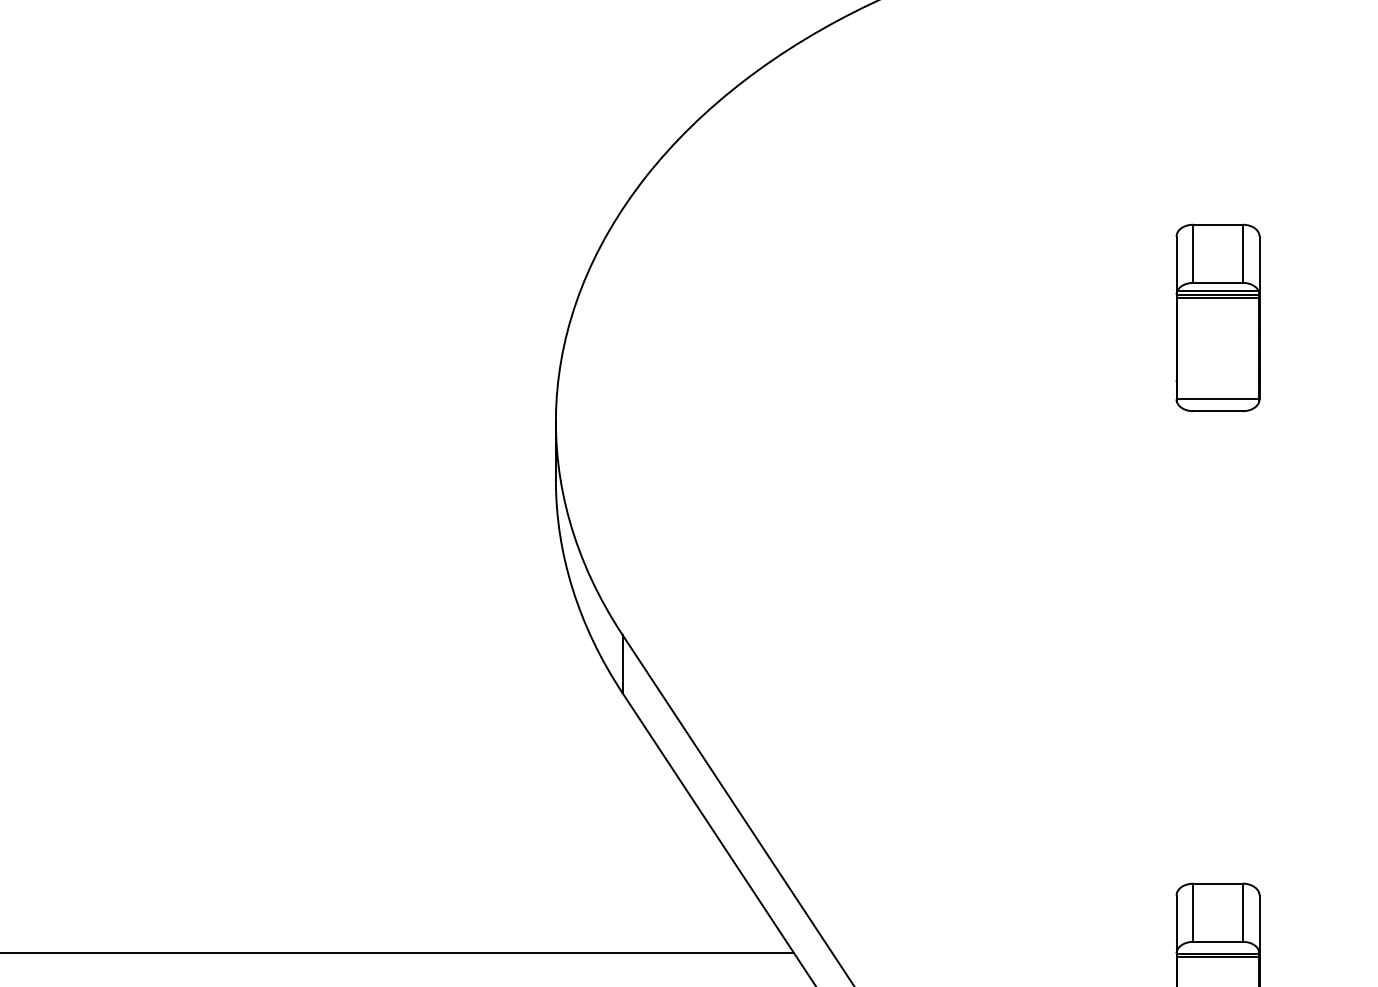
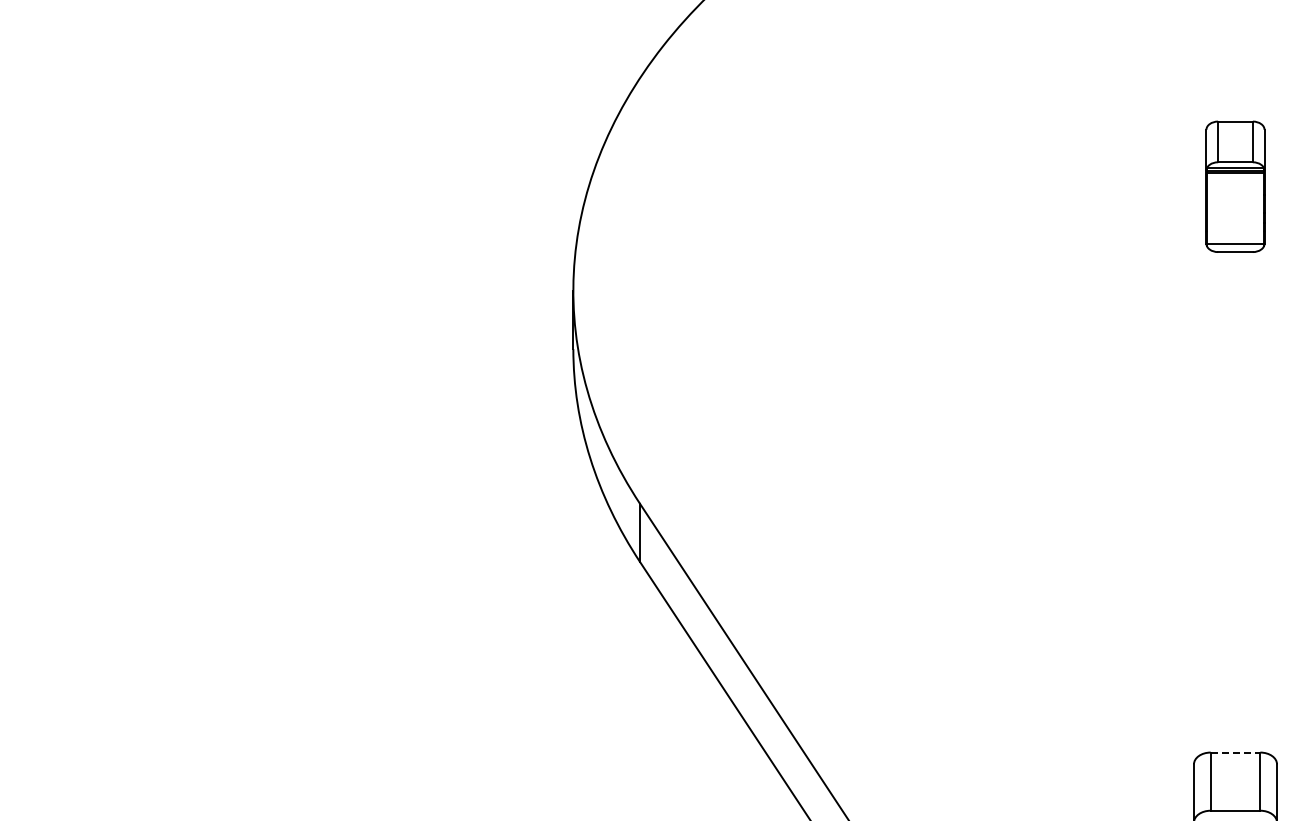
part: (1217, 317) -> (1234, 186), size x0.7
line: (1218, 883) -> (1235, 752), solid -> dashed

